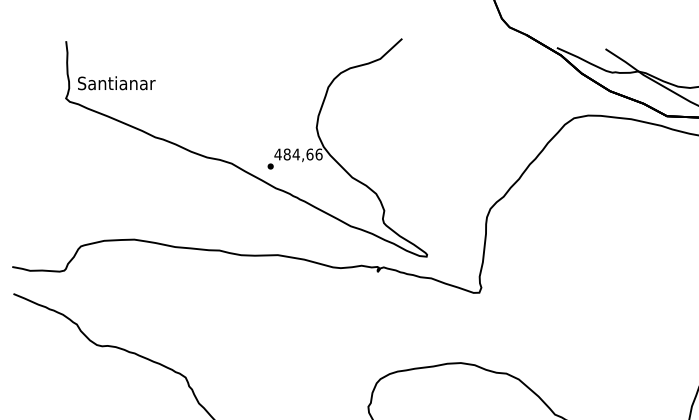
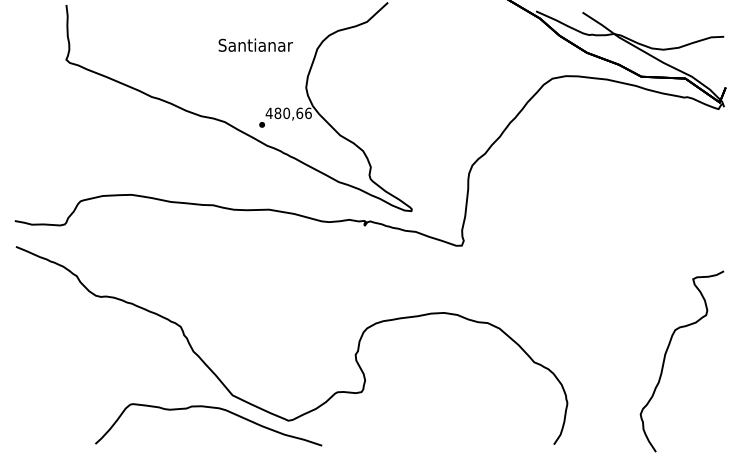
text: (116, 82) -> (255, 44), moved
text: (296, 154) -> (286, 113), 484,66 -> 480,66

